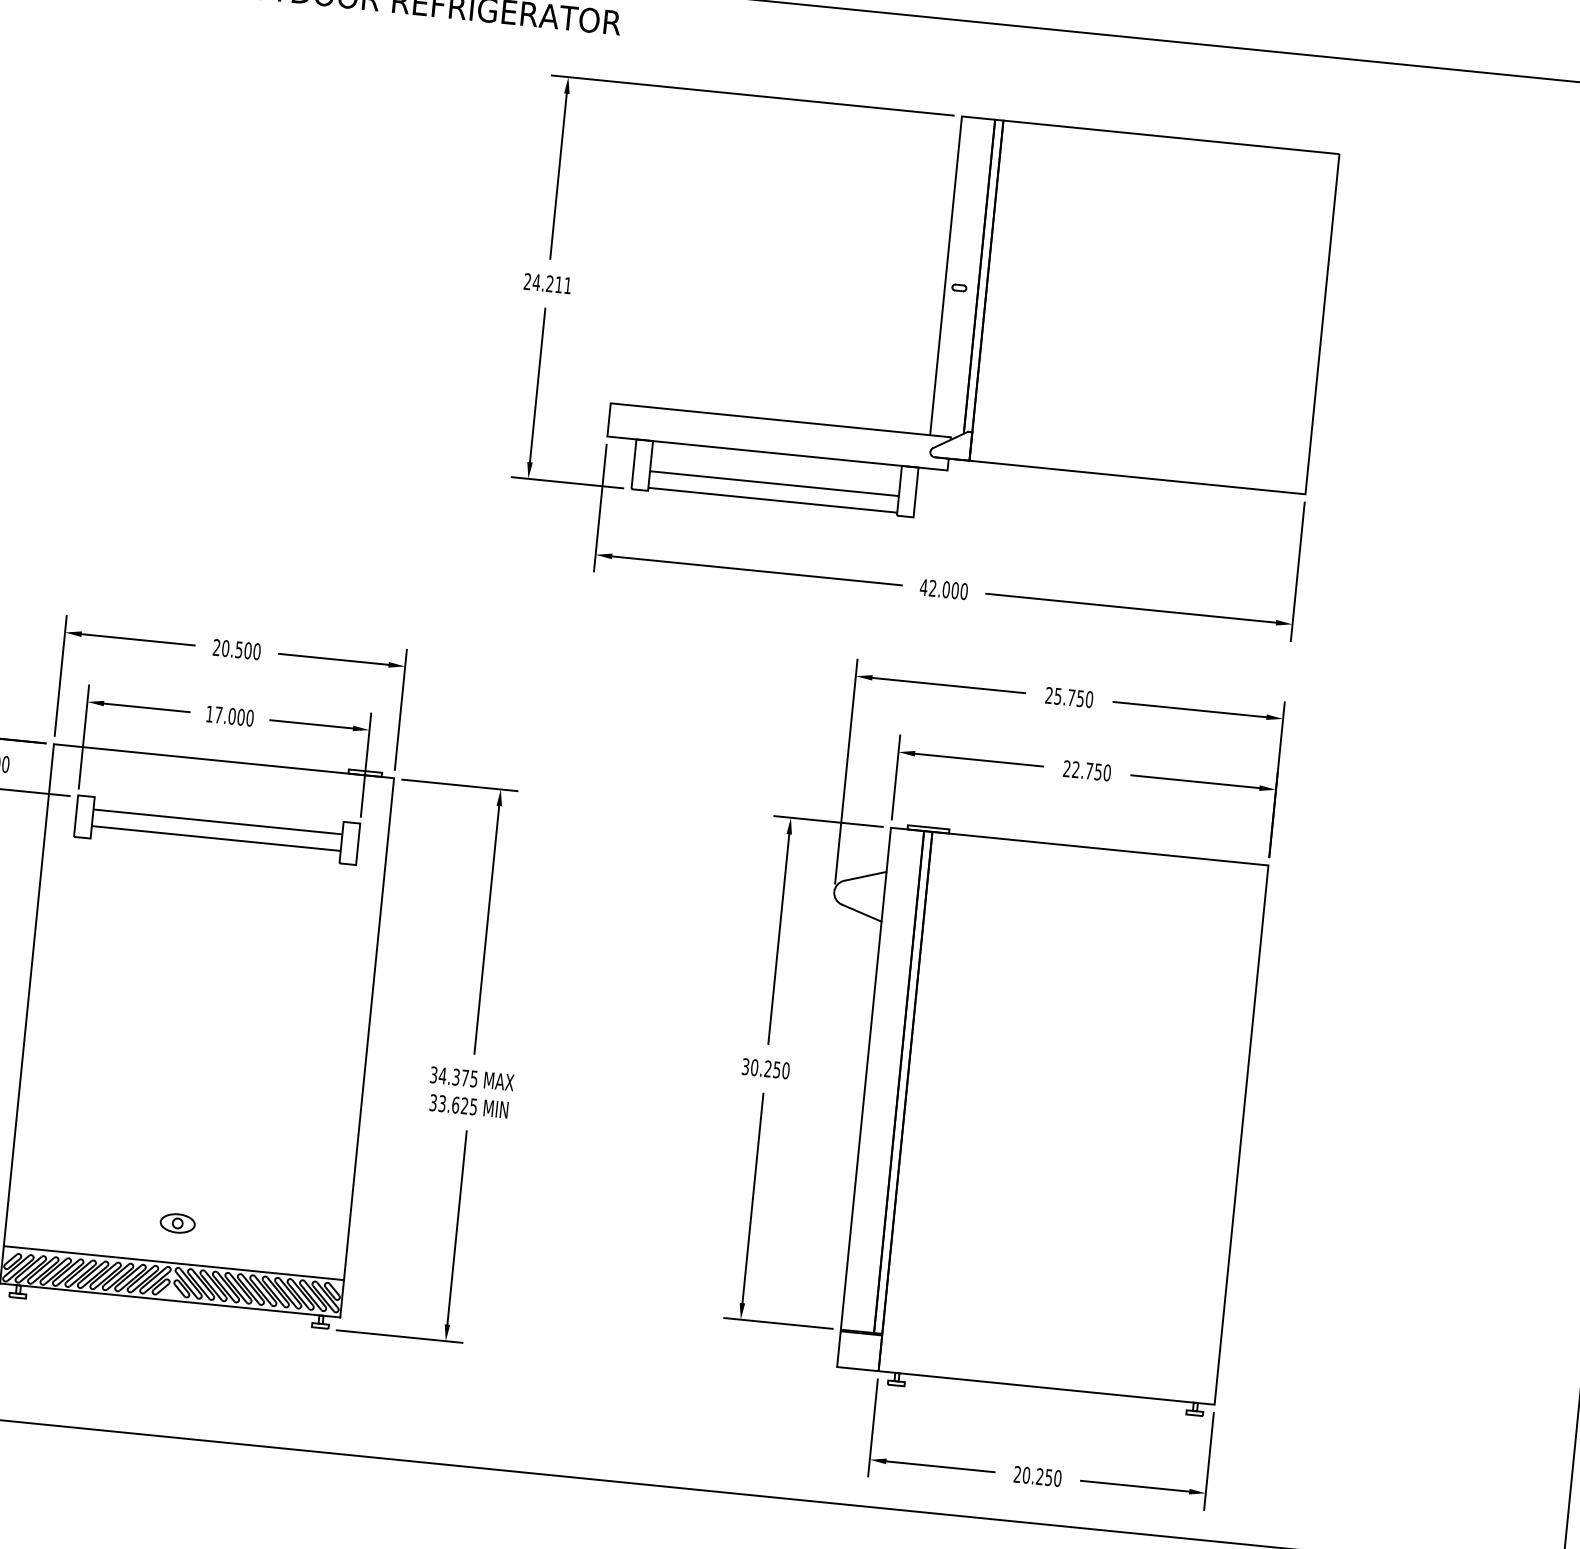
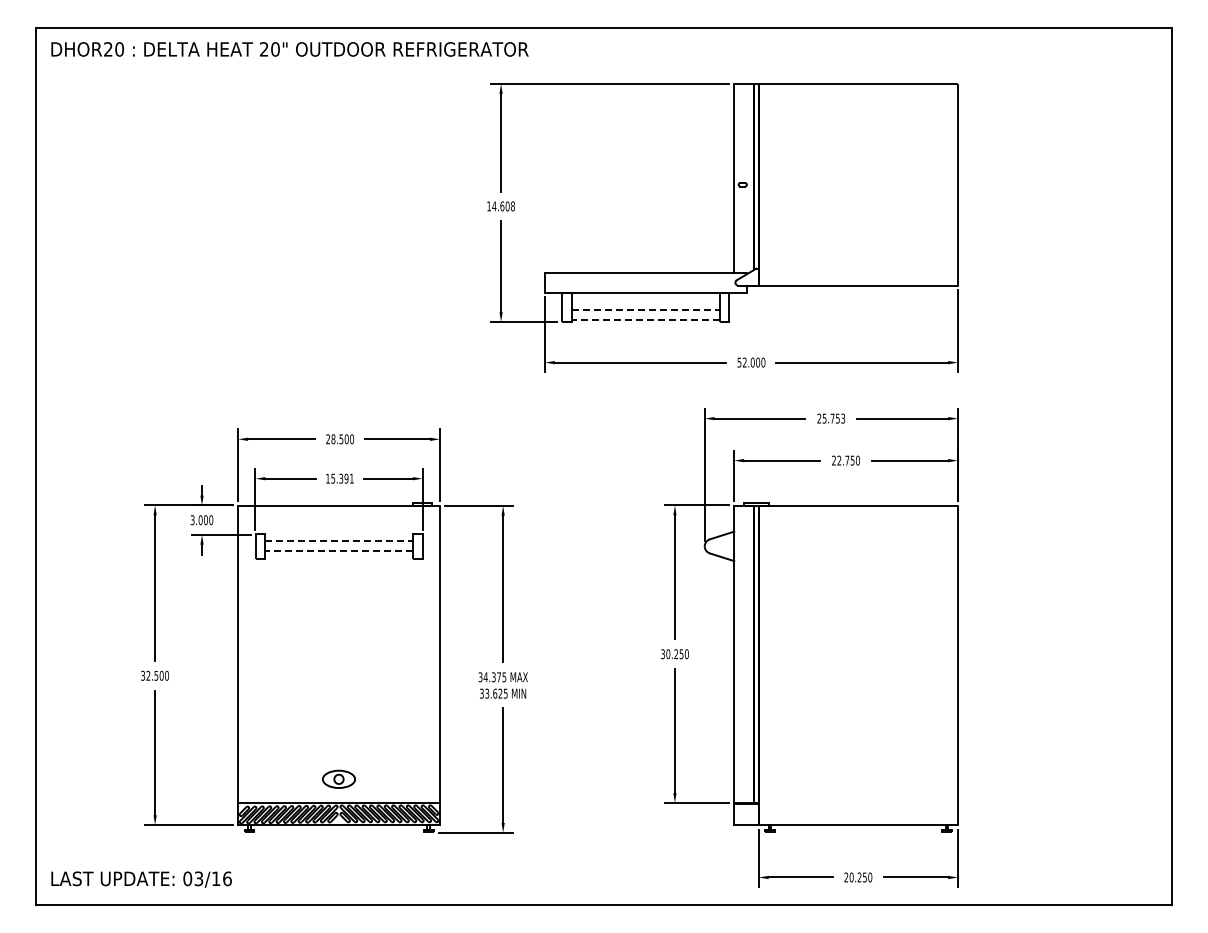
text: (546, 283) -> (500, 206), 24.211 -> 14.608
line: (774, 483) -> (645, 310), solid -> dashed
line: (772, 500) -> (645, 320), solid -> dashed
text: (923, 587) -> (739, 362), 42.000 -> 52.000
text: (225, 647) -> (333, 438), 20.500 -> 28.500
text: (1090, 699) -> (843, 418), 25.750 -> 25.753
text: (234, 716) -> (342, 478), 17.000 -> 15.391
line: (218, 822) -> (339, 541), solid -> dashed
line: (217, 838) -> (339, 551), solid -> dashed
part: (176, 1223) -> (338, 779), size x1.6

